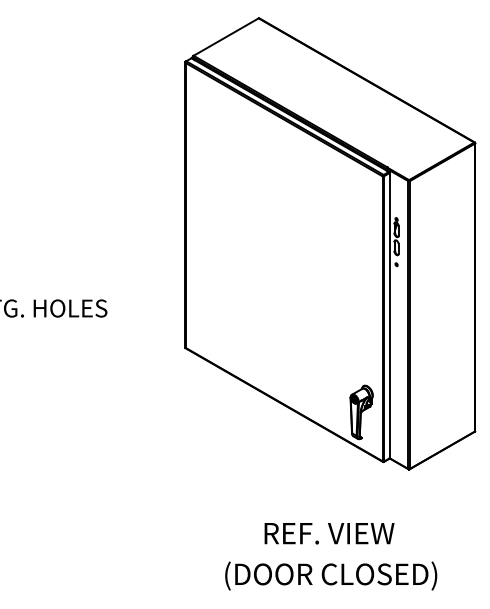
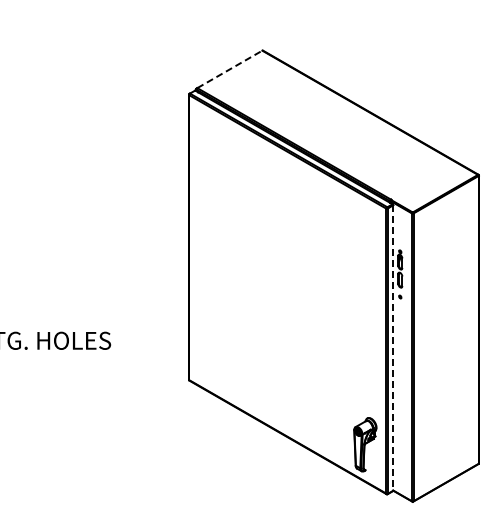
line: (226, 36) -> (230, 68), solid -> dashed
line: (389, 315) -> (393, 347), solid -> dashed

